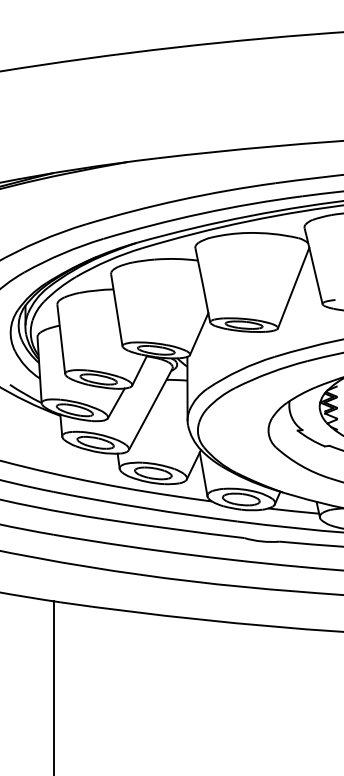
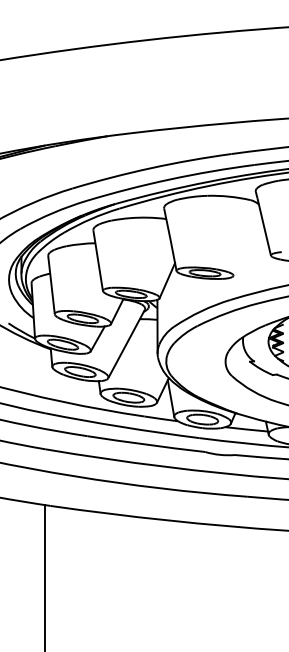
line: (293, 288) -> (246, 242), removed

